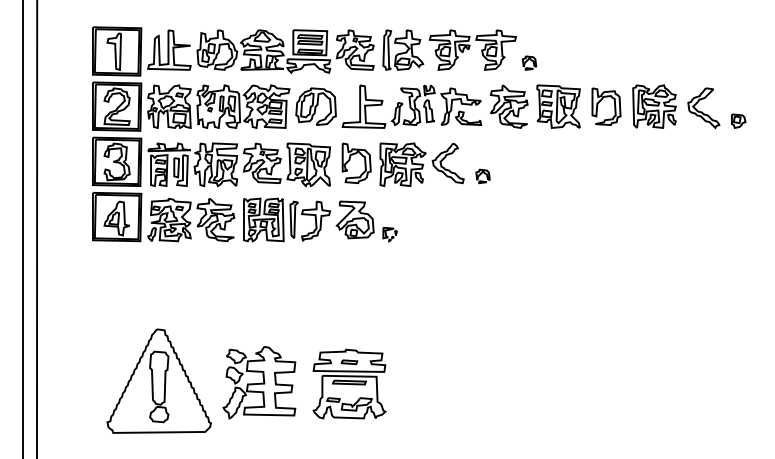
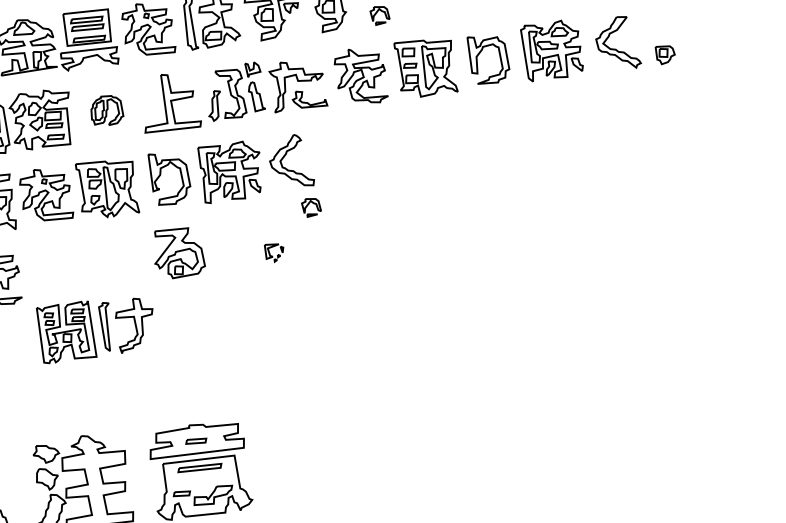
part: (315, 106) -> (105, 110), size x0.6
part: (482, 176) -> (310, 207), moved
part: (287, 219) -> (97, 327), moved
part: (389, 234) -> (274, 252), moved

